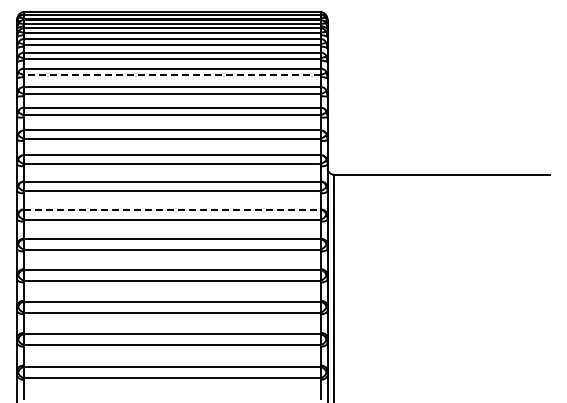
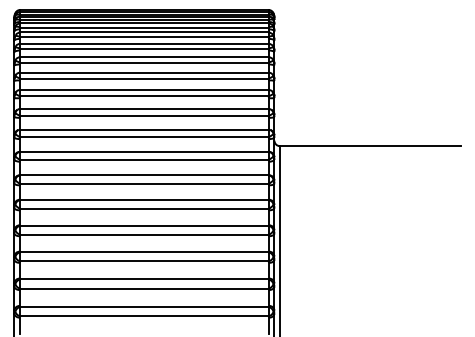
line: (171, 75) -> (143, 63), dashed -> solid
line: (172, 209) -> (144, 175), dashed -> solid

